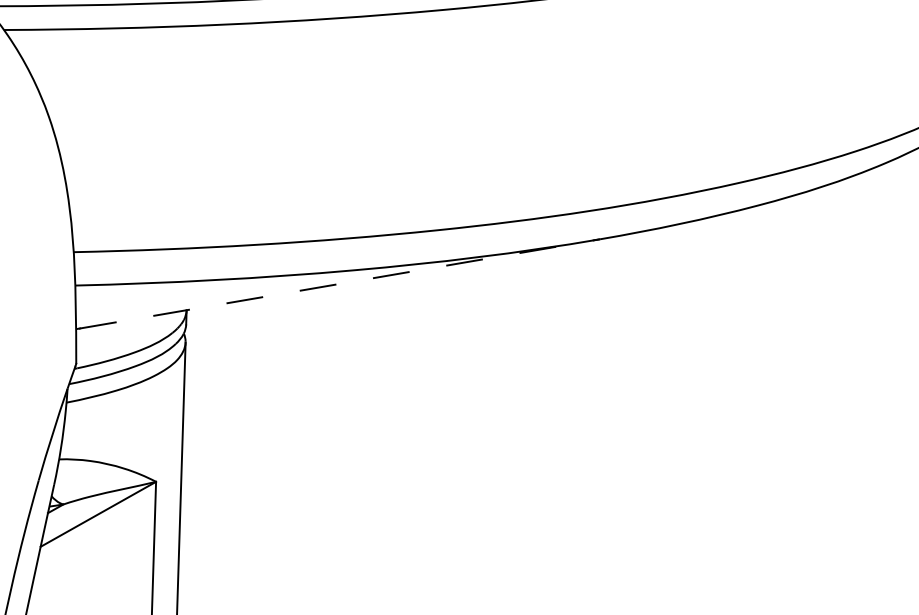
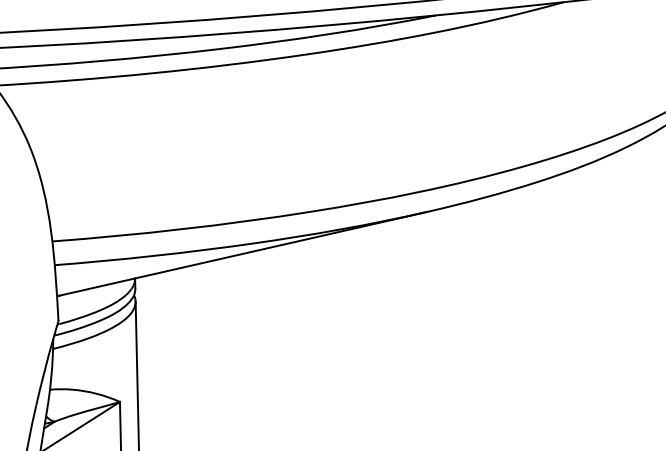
line: (340, 283) -> (243, 253), dashed -> solid

